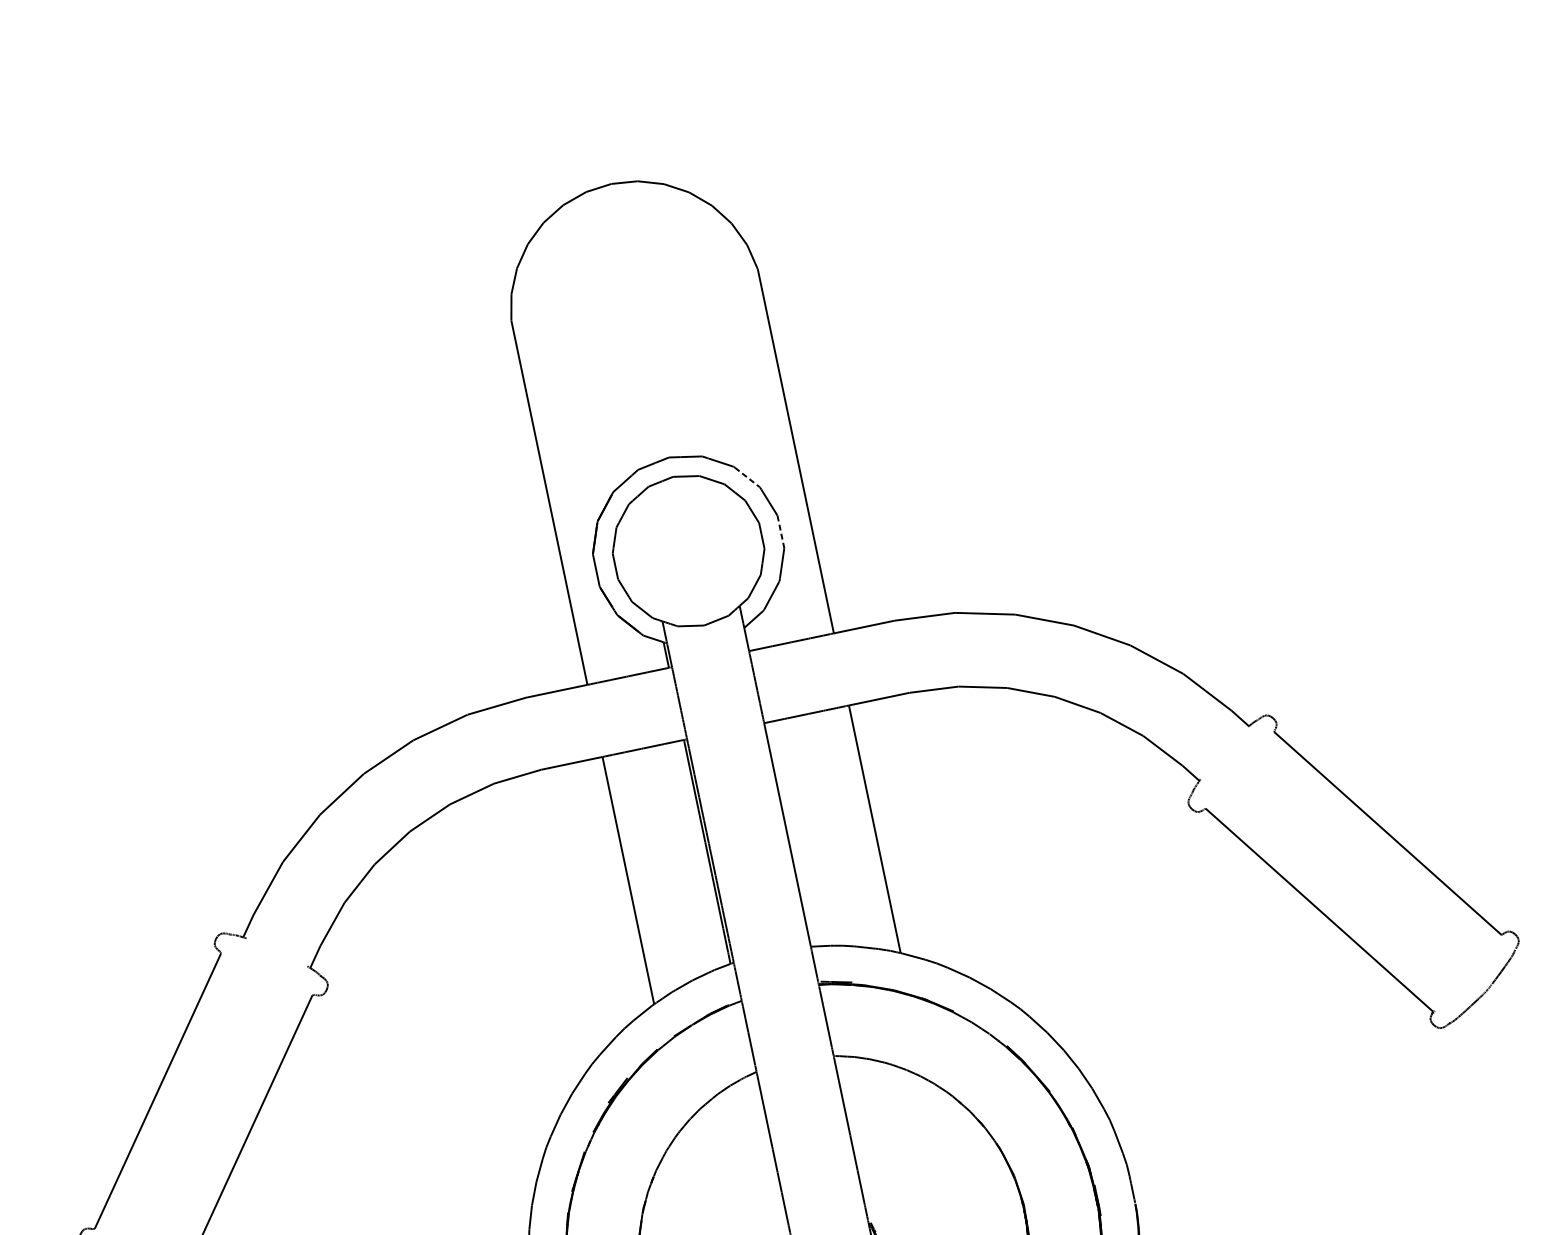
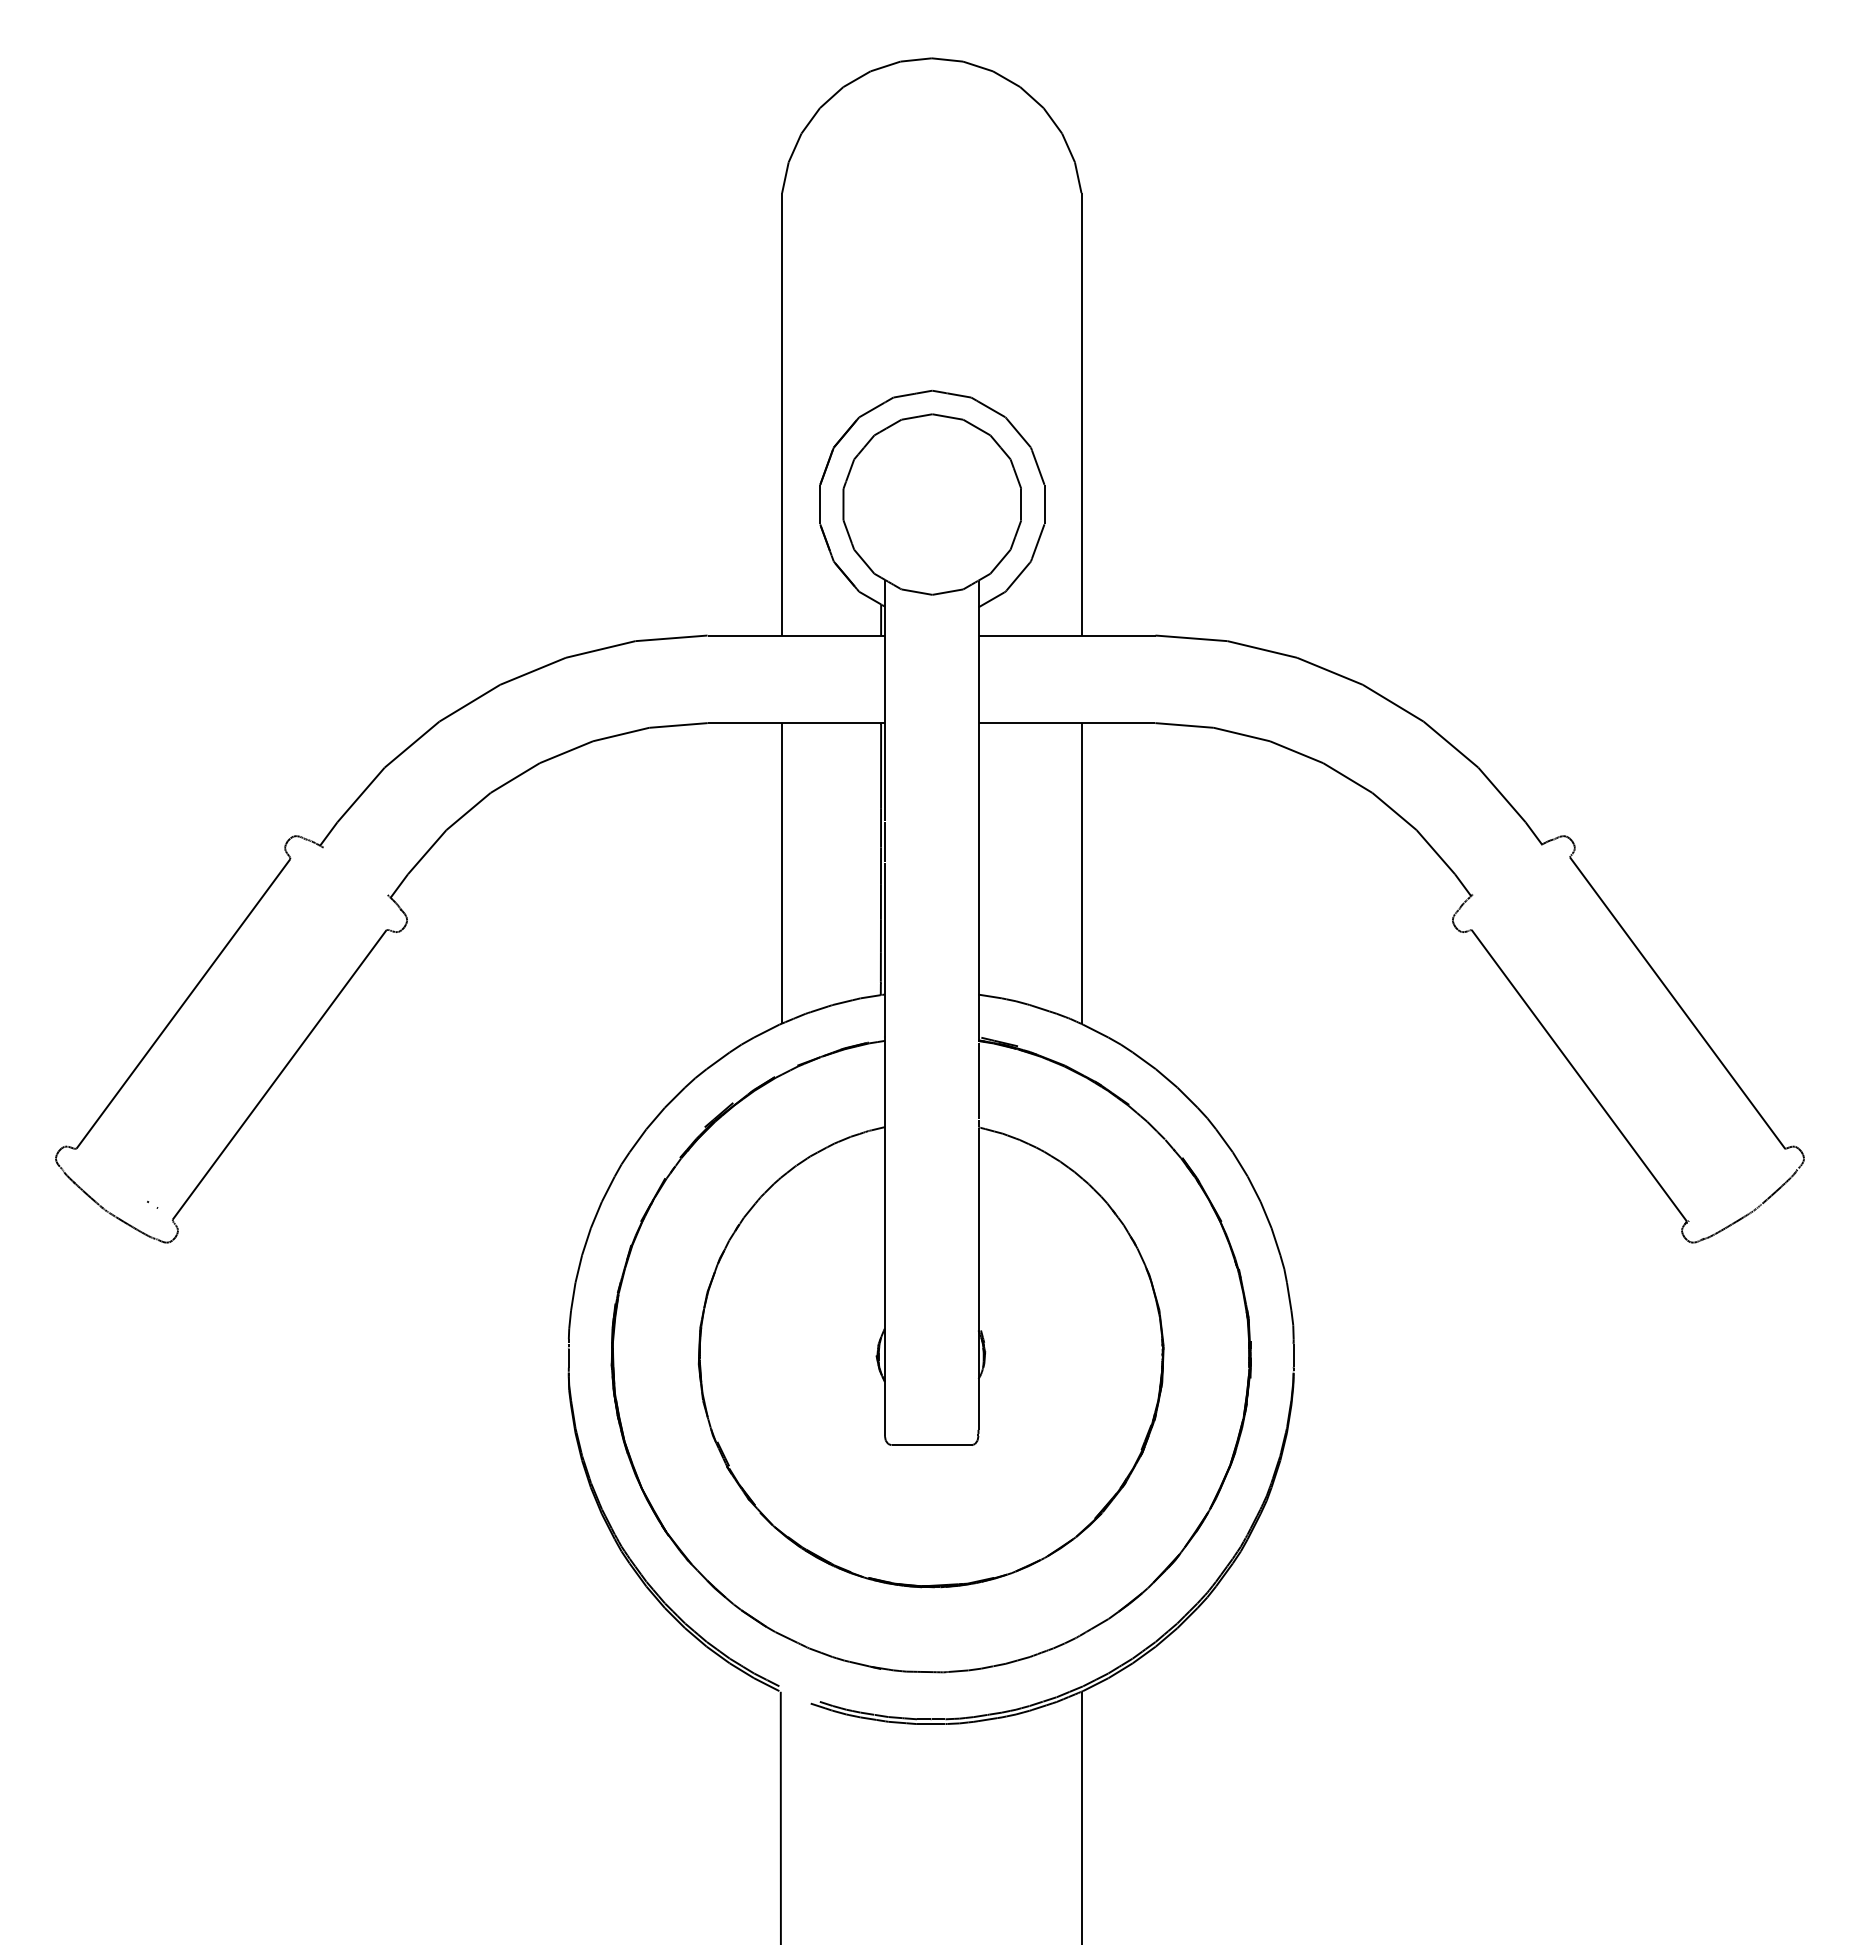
line: (747, 477) -> (1018, 432), dashed -> solid
line: (780, 531) -> (1044, 504), dashed -> solid

